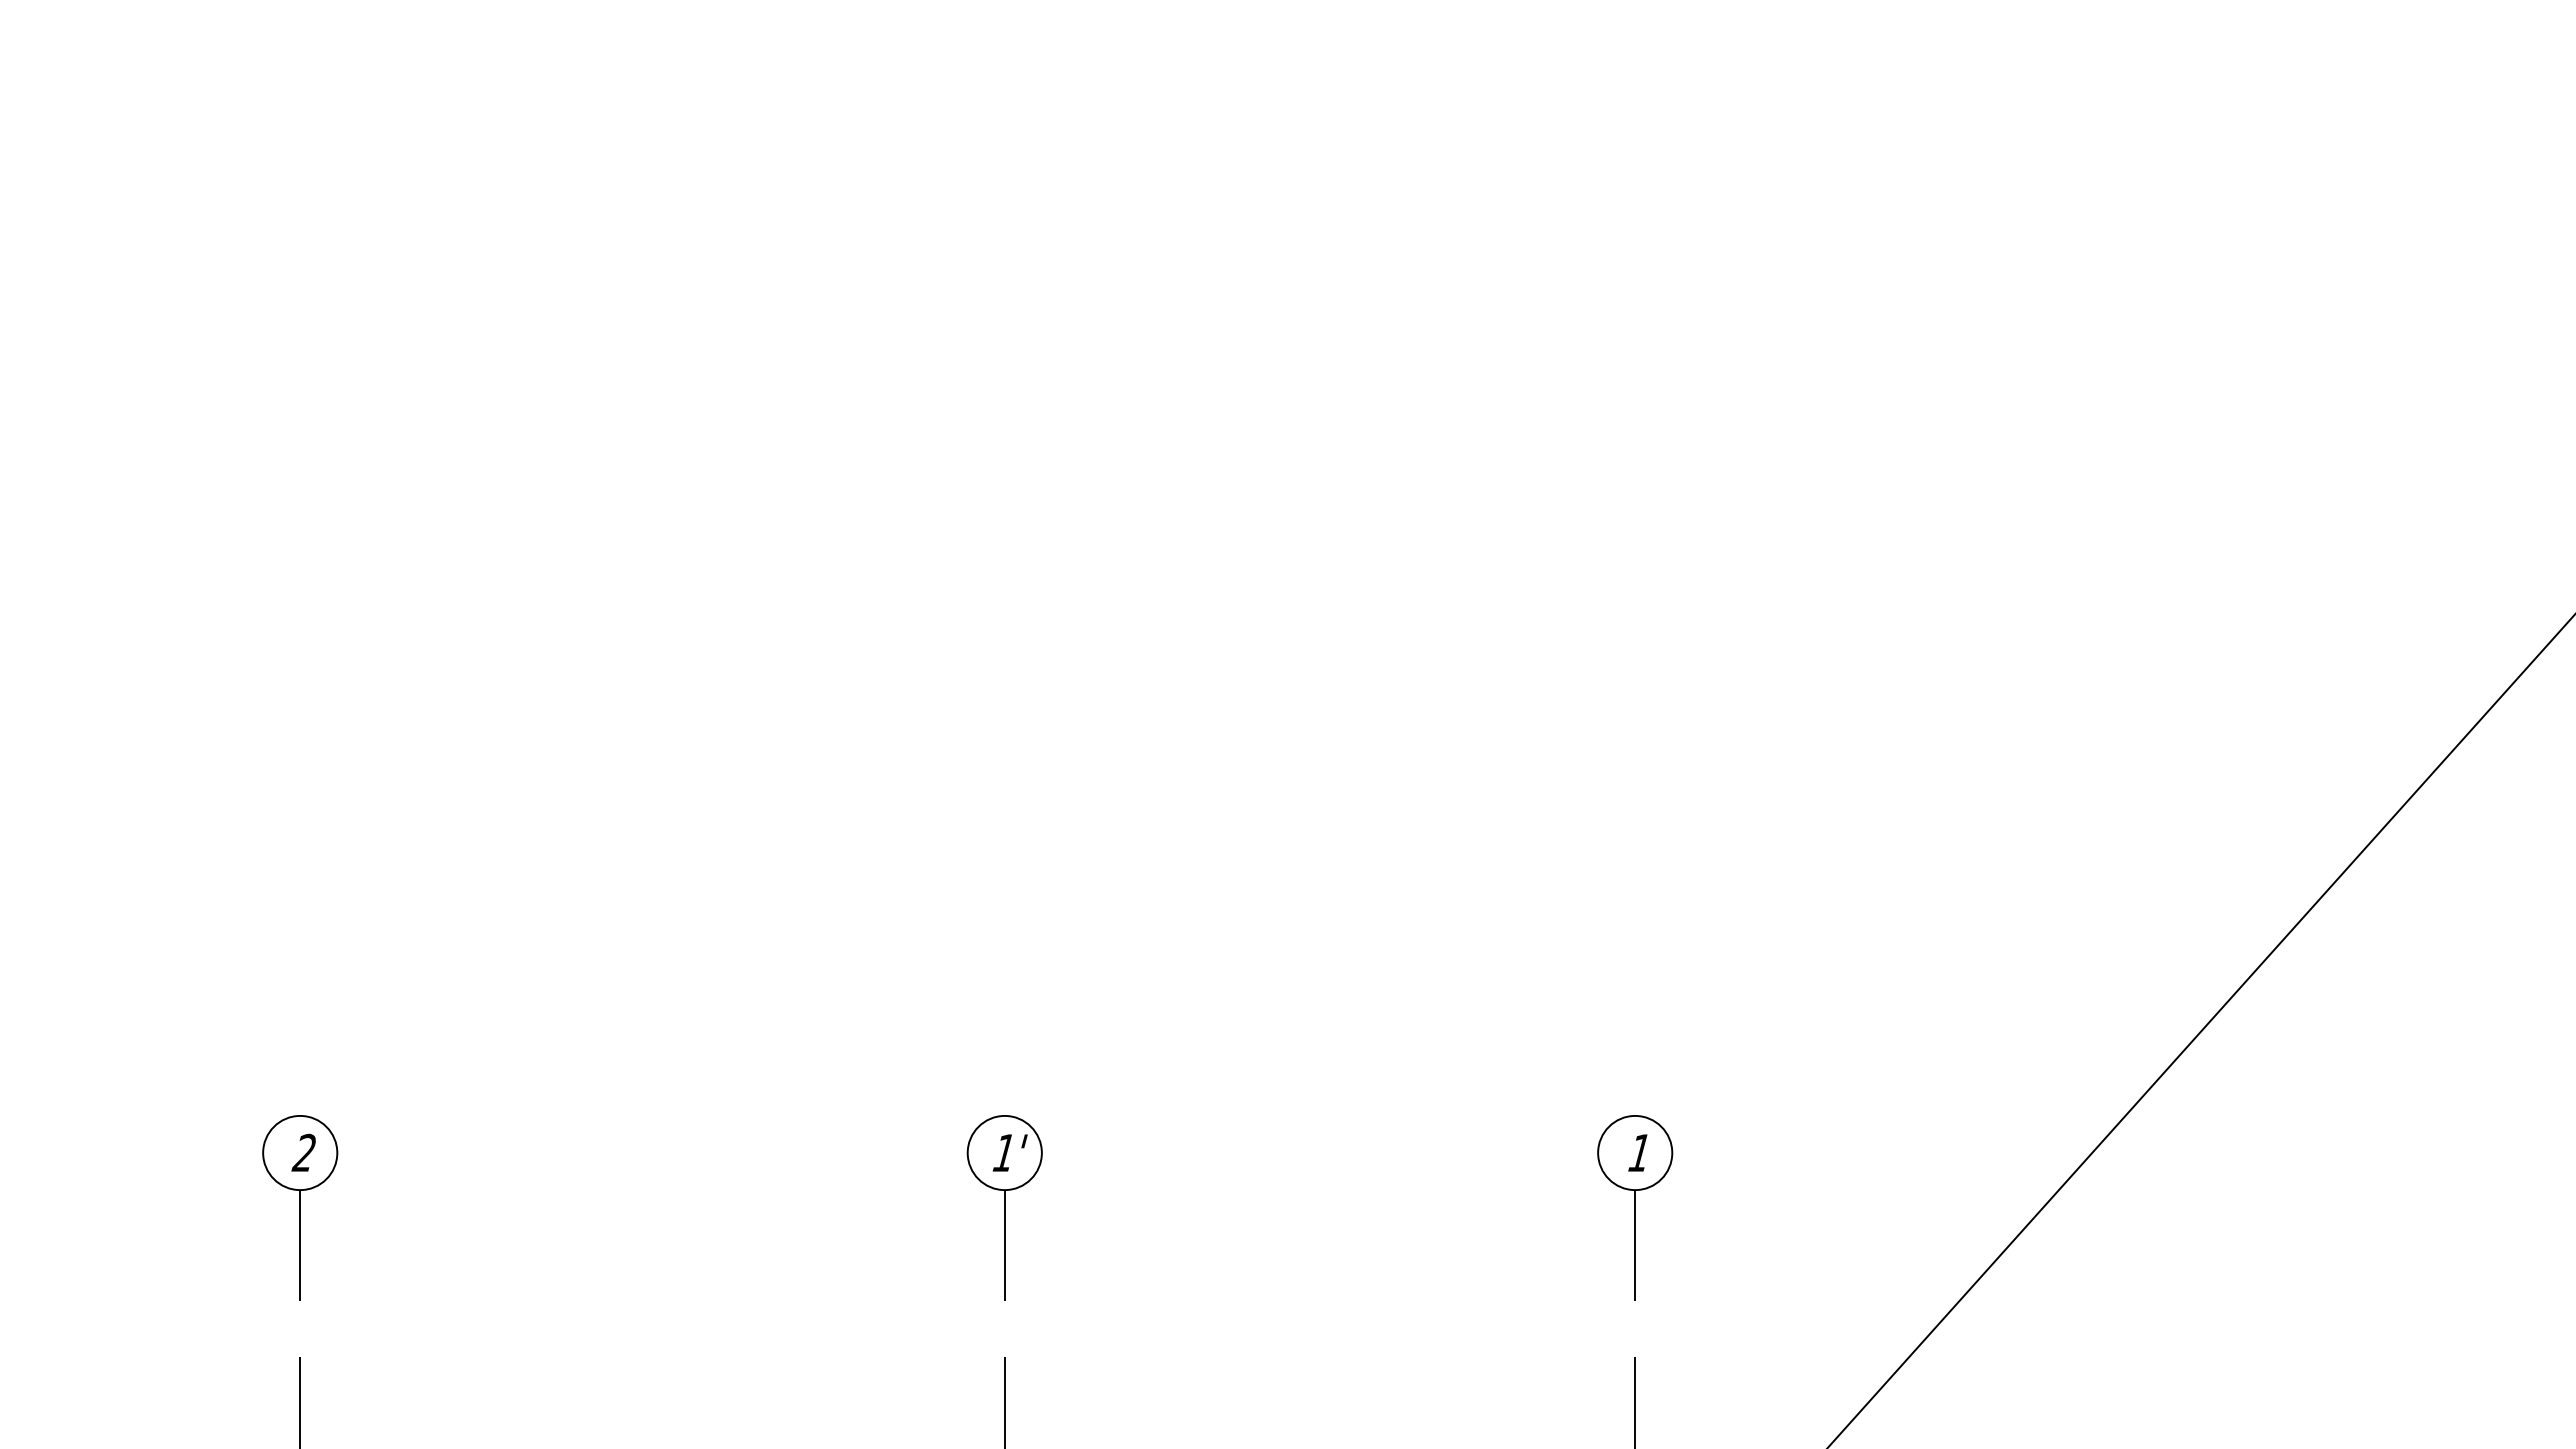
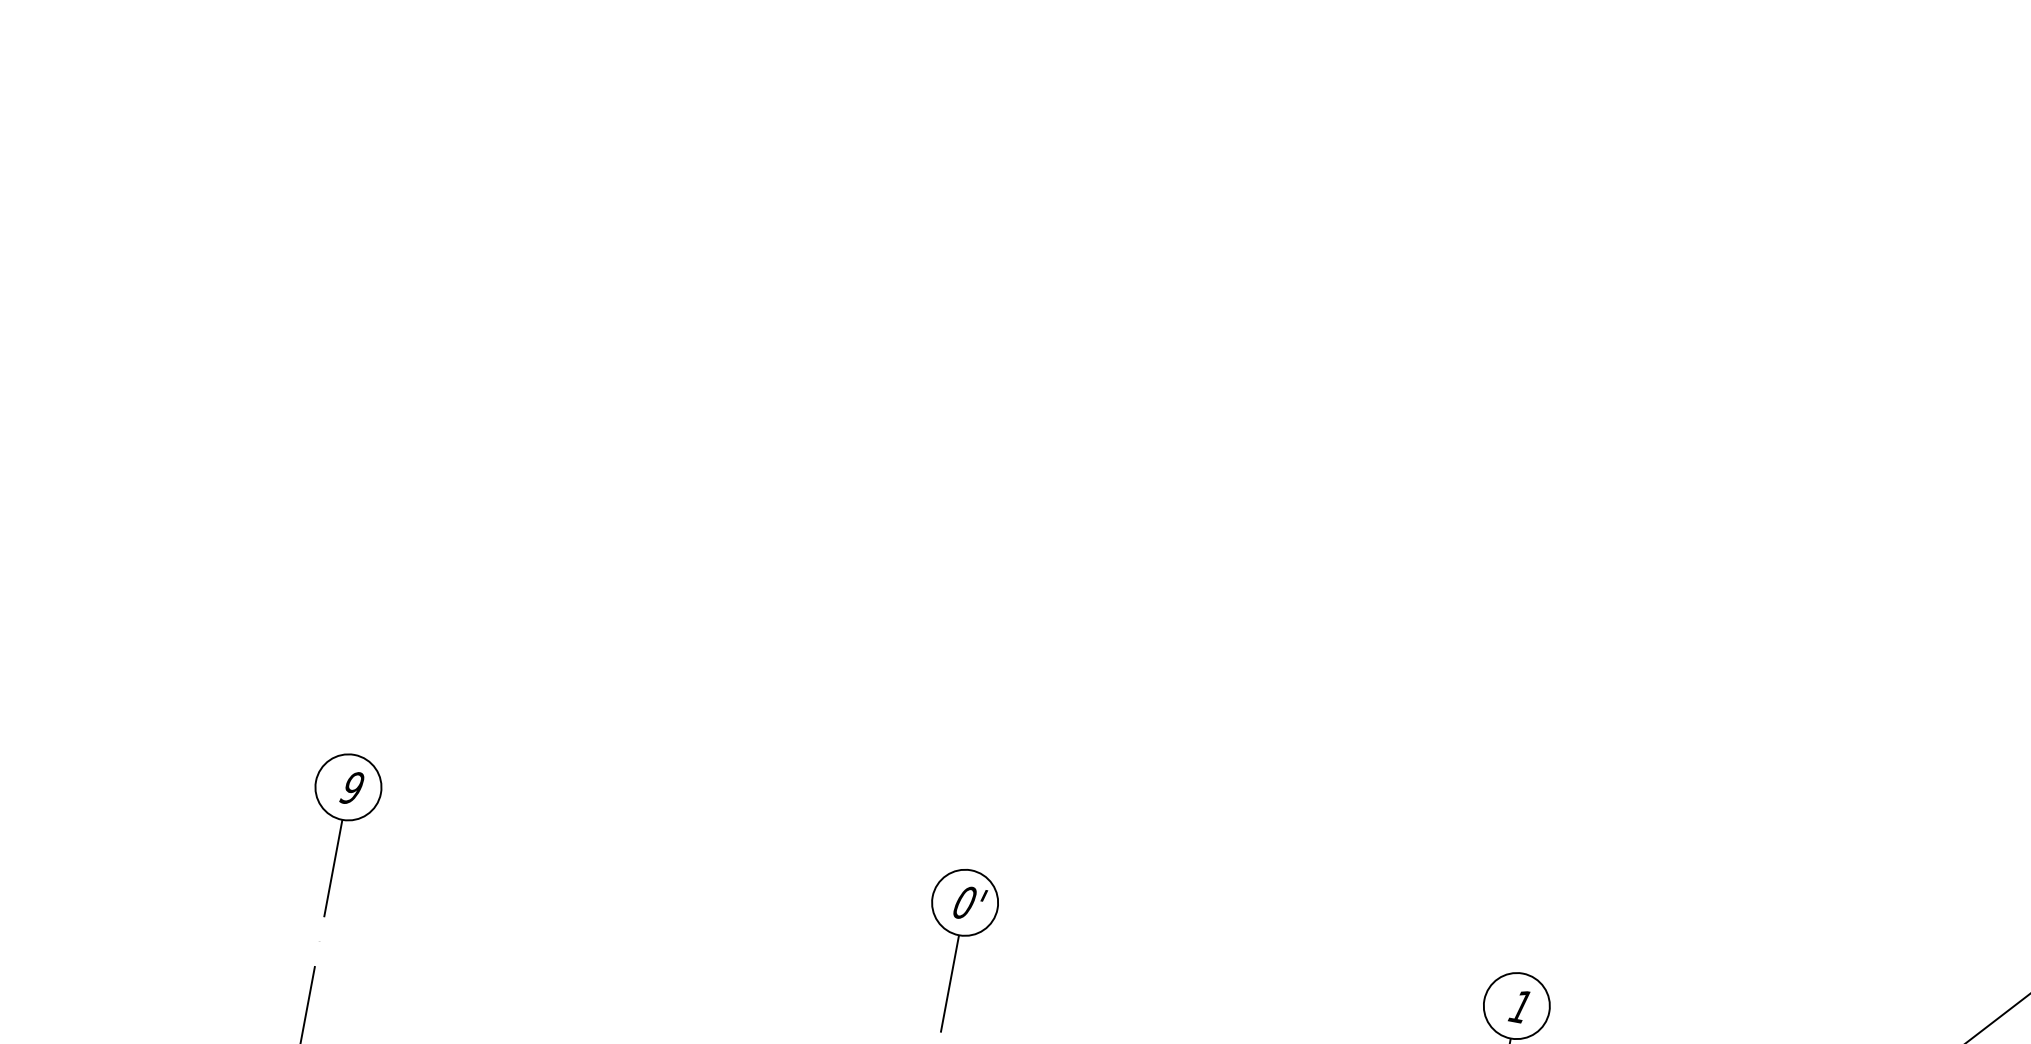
text: (303, 1152) -> (351, 787), 2 -> 9
text: (1003, 1152) -> (964, 902), 1' -> 0'

